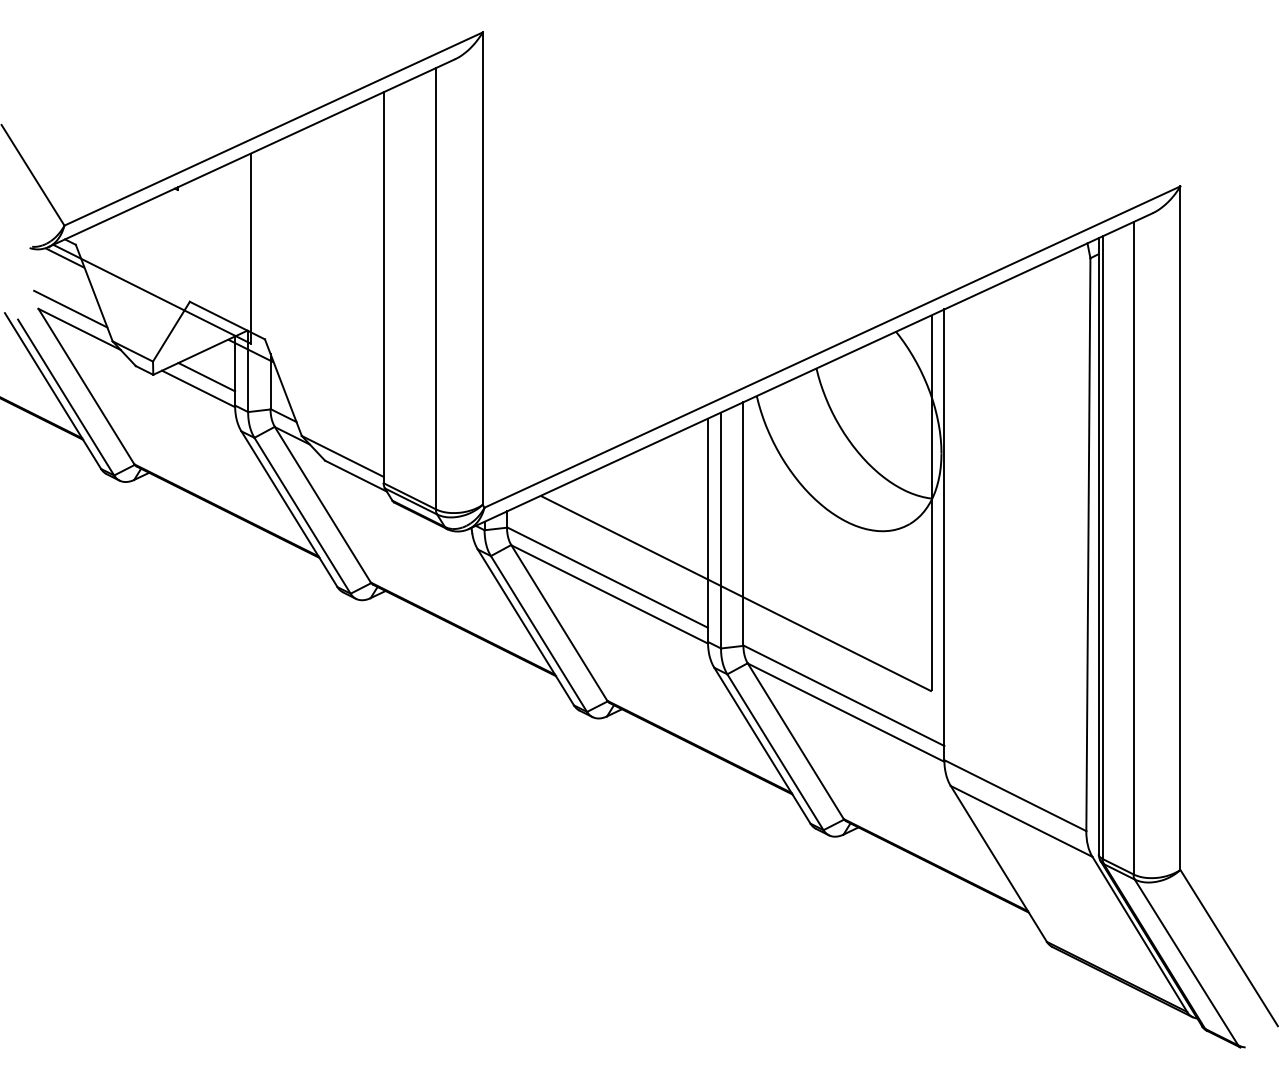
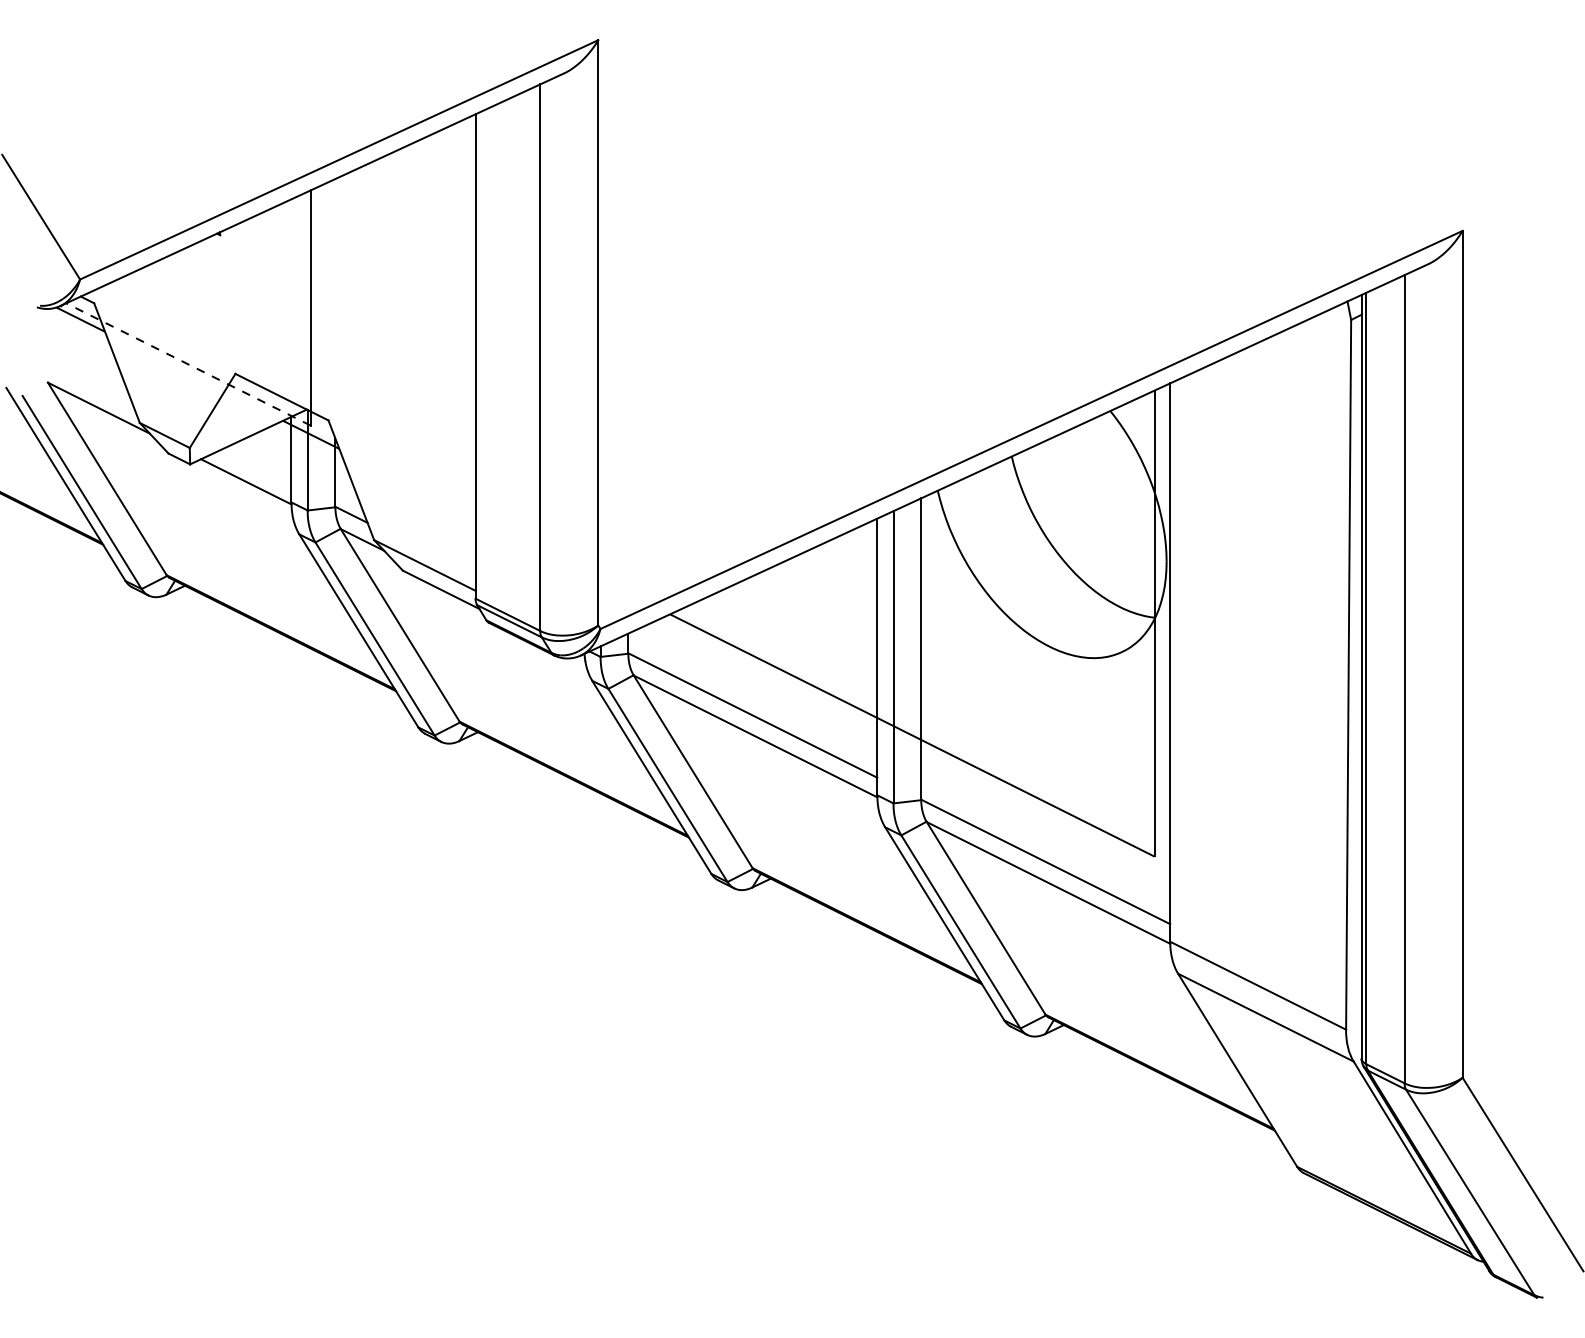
line: (151, 293) -> (187, 363), solid -> dashed
line: (70, 308) -> (87, 382), removed
line: (206, 377) -> (256, 467), removed

